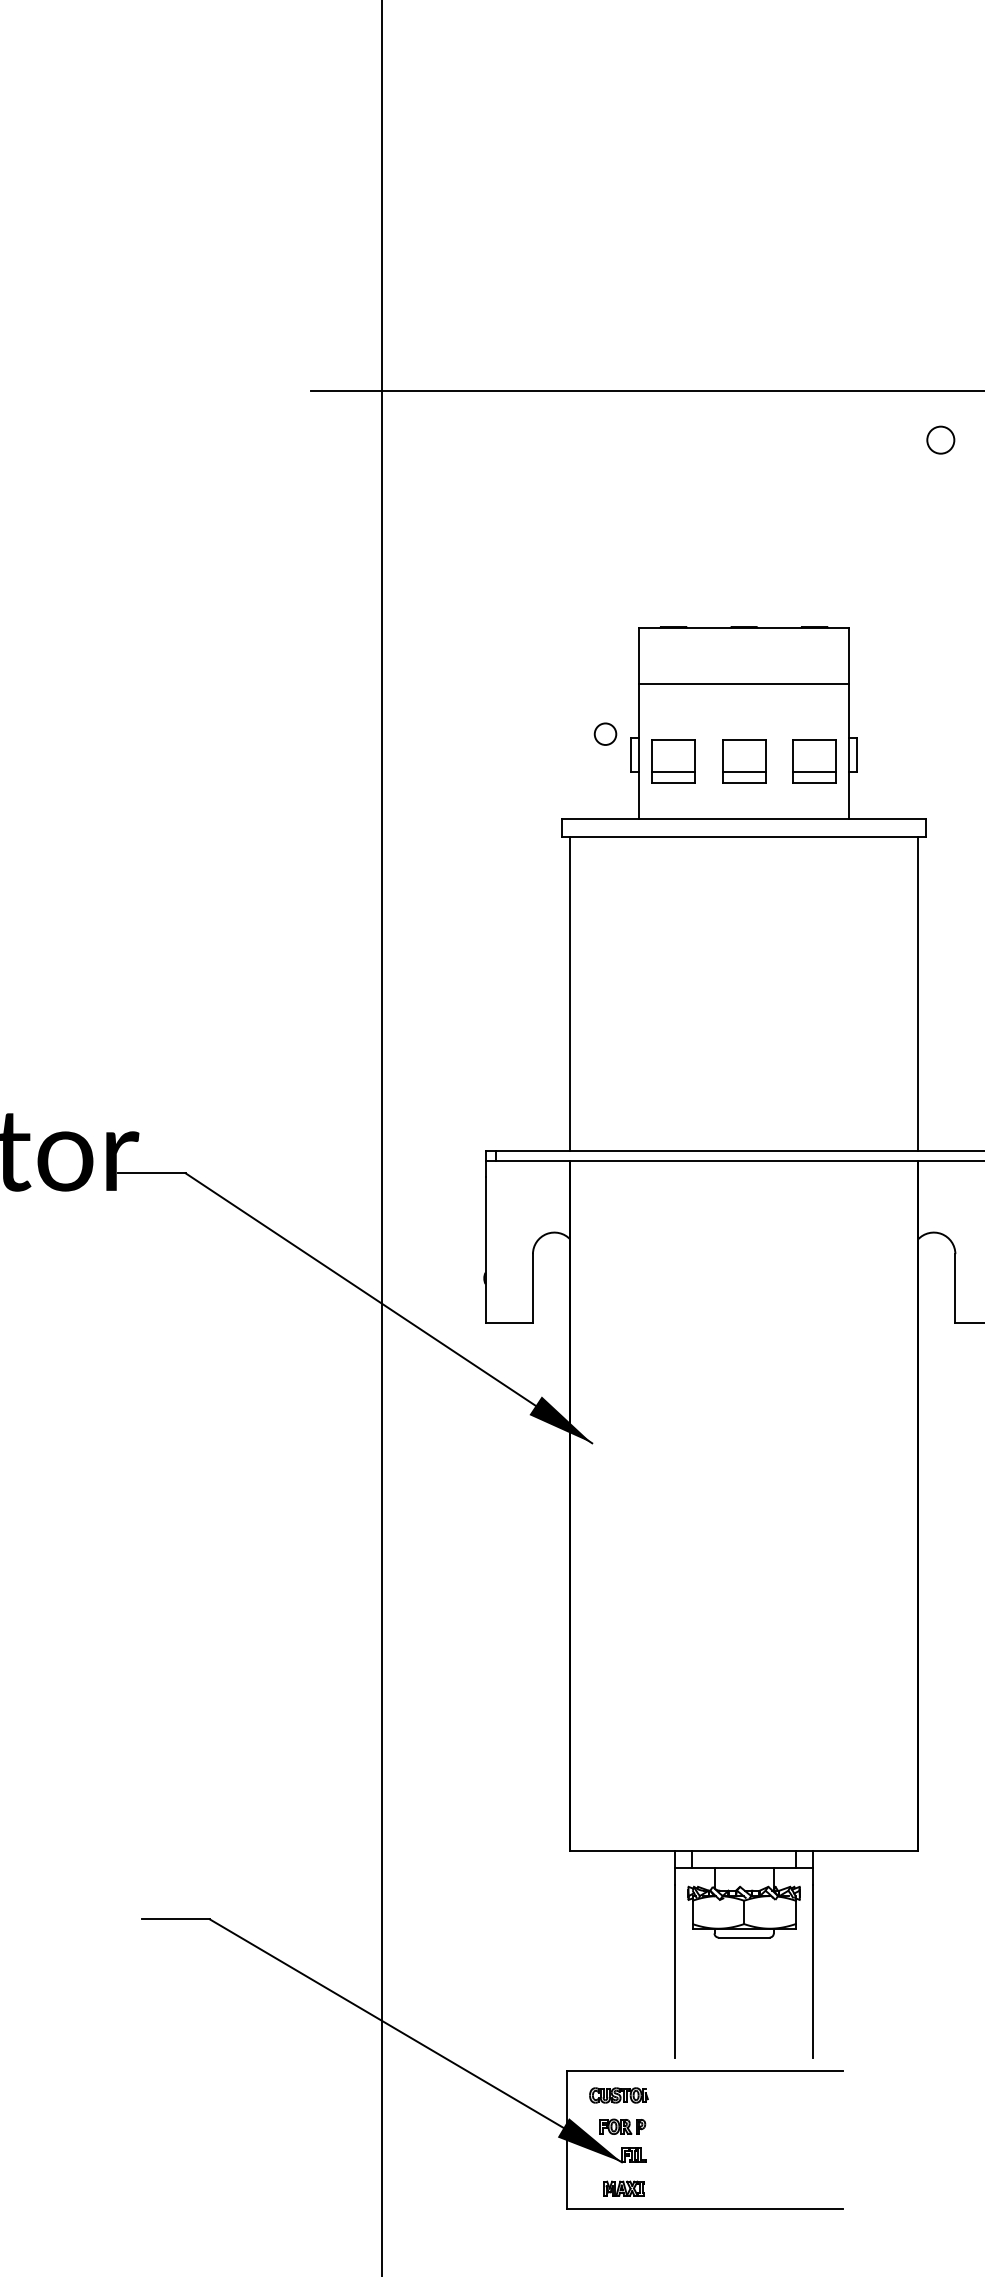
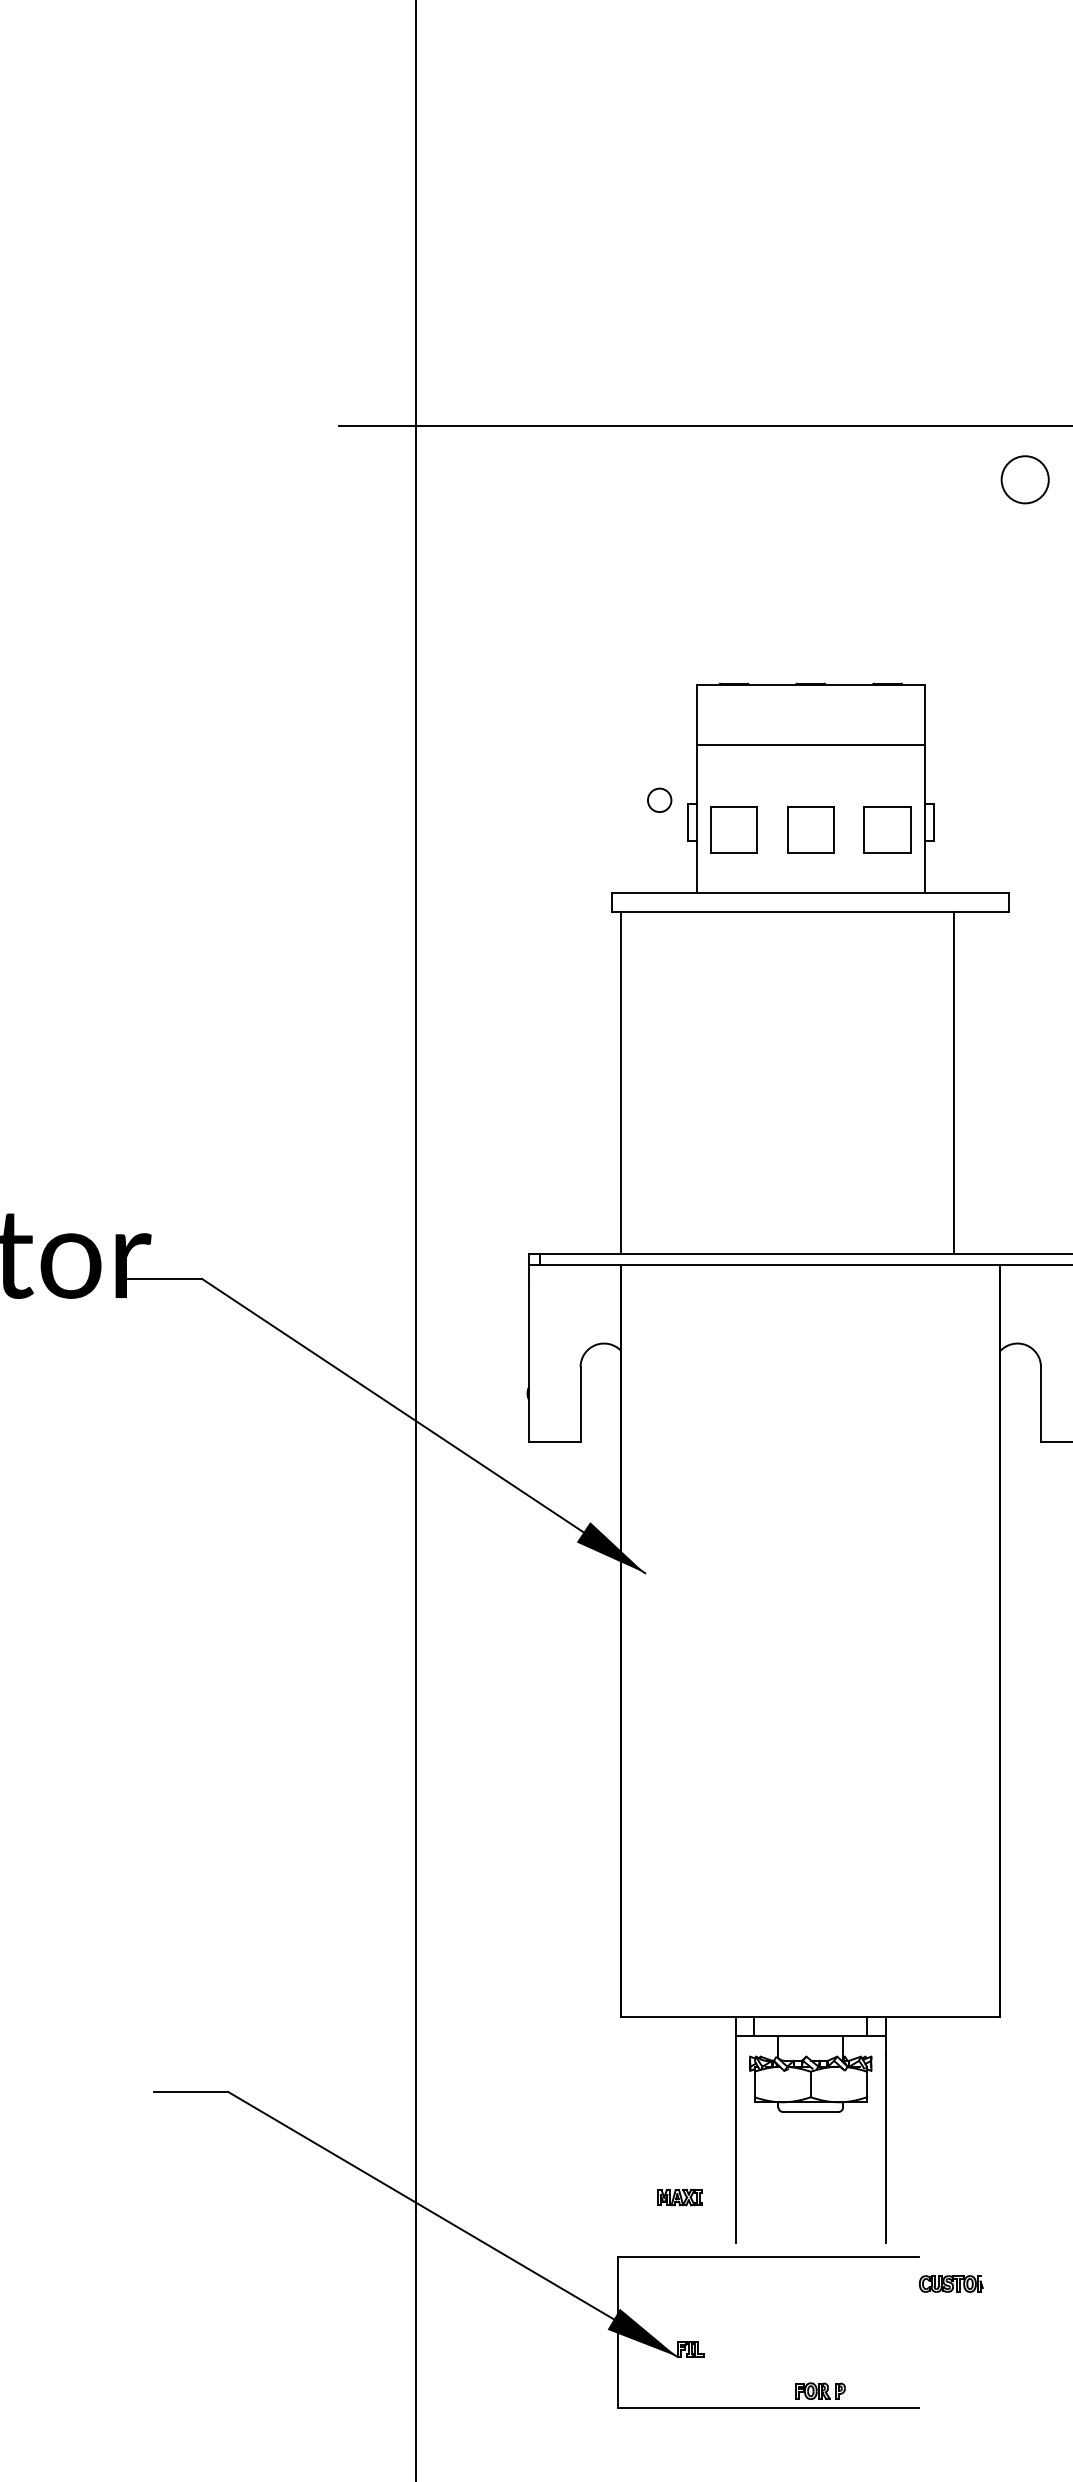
circle: (940, 439) -> (1024, 479), size x1.6
line: (673, 771) -> (733, 841), removed
line: (743, 771) -> (810, 841), removed
line: (814, 771) -> (887, 841), removed
line: (918, 993) -> (954, 1083), moved
part: (619, 2094) -> (951, 2283), moved
part: (622, 2126) -> (820, 2390), moved
part: (623, 2188) -> (679, 2197), moved

